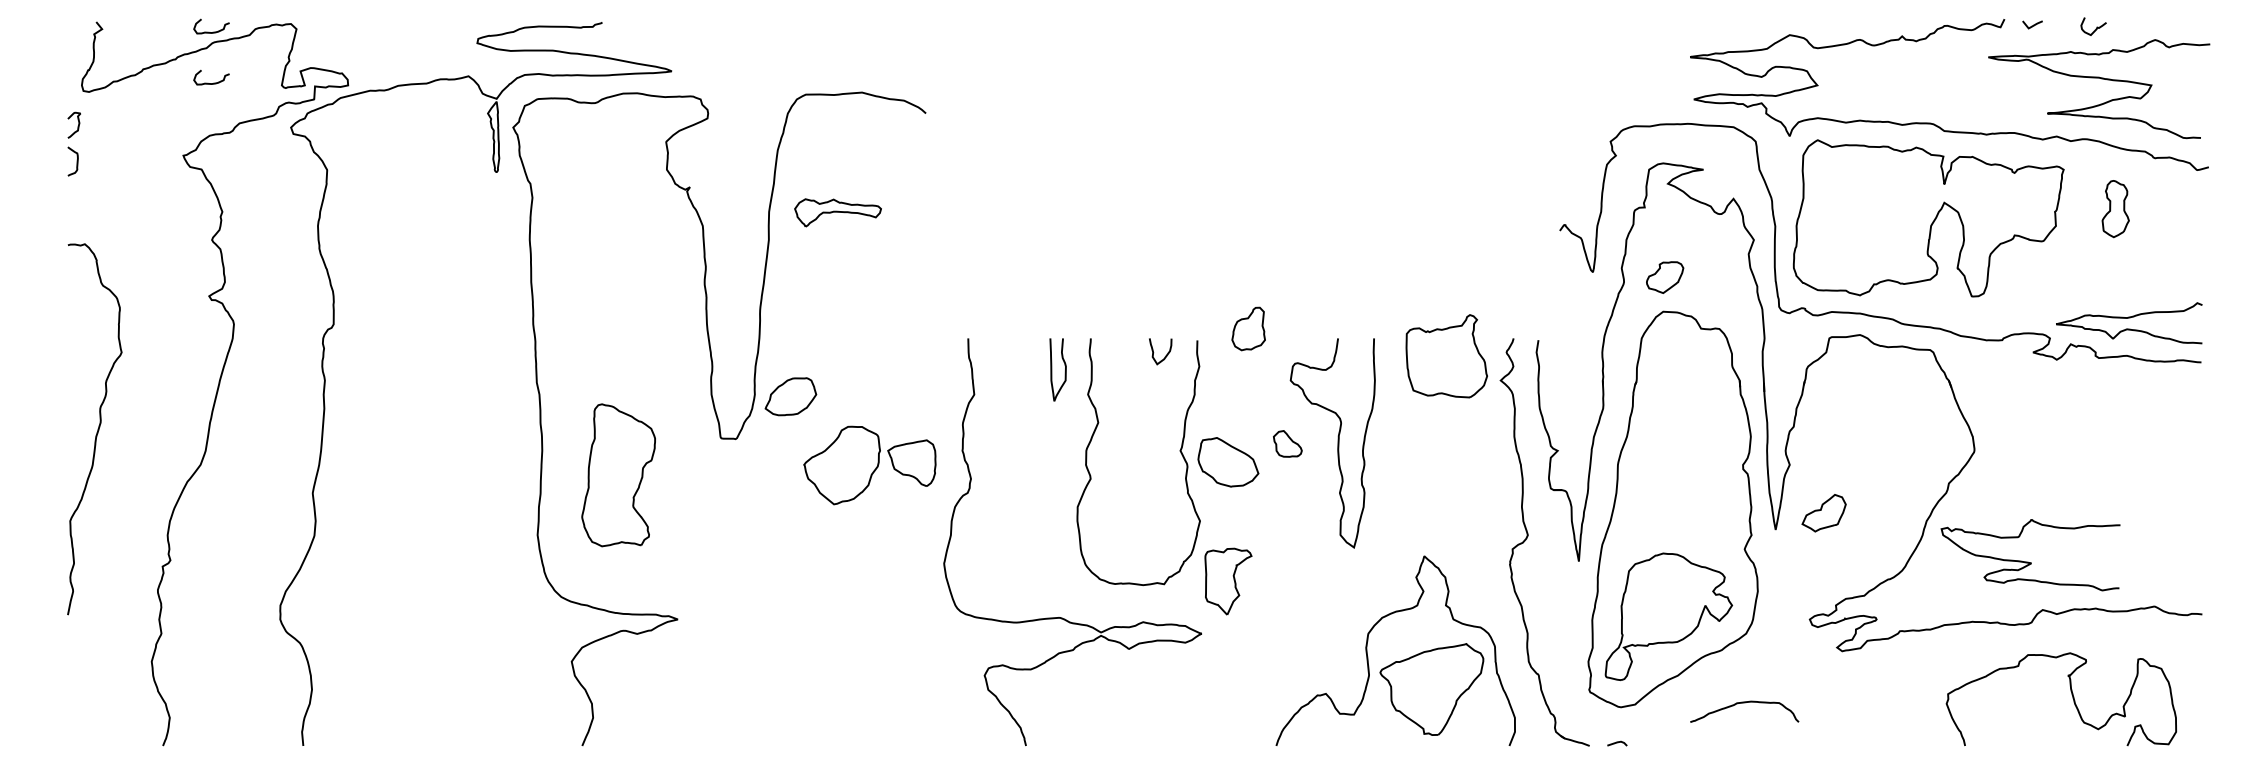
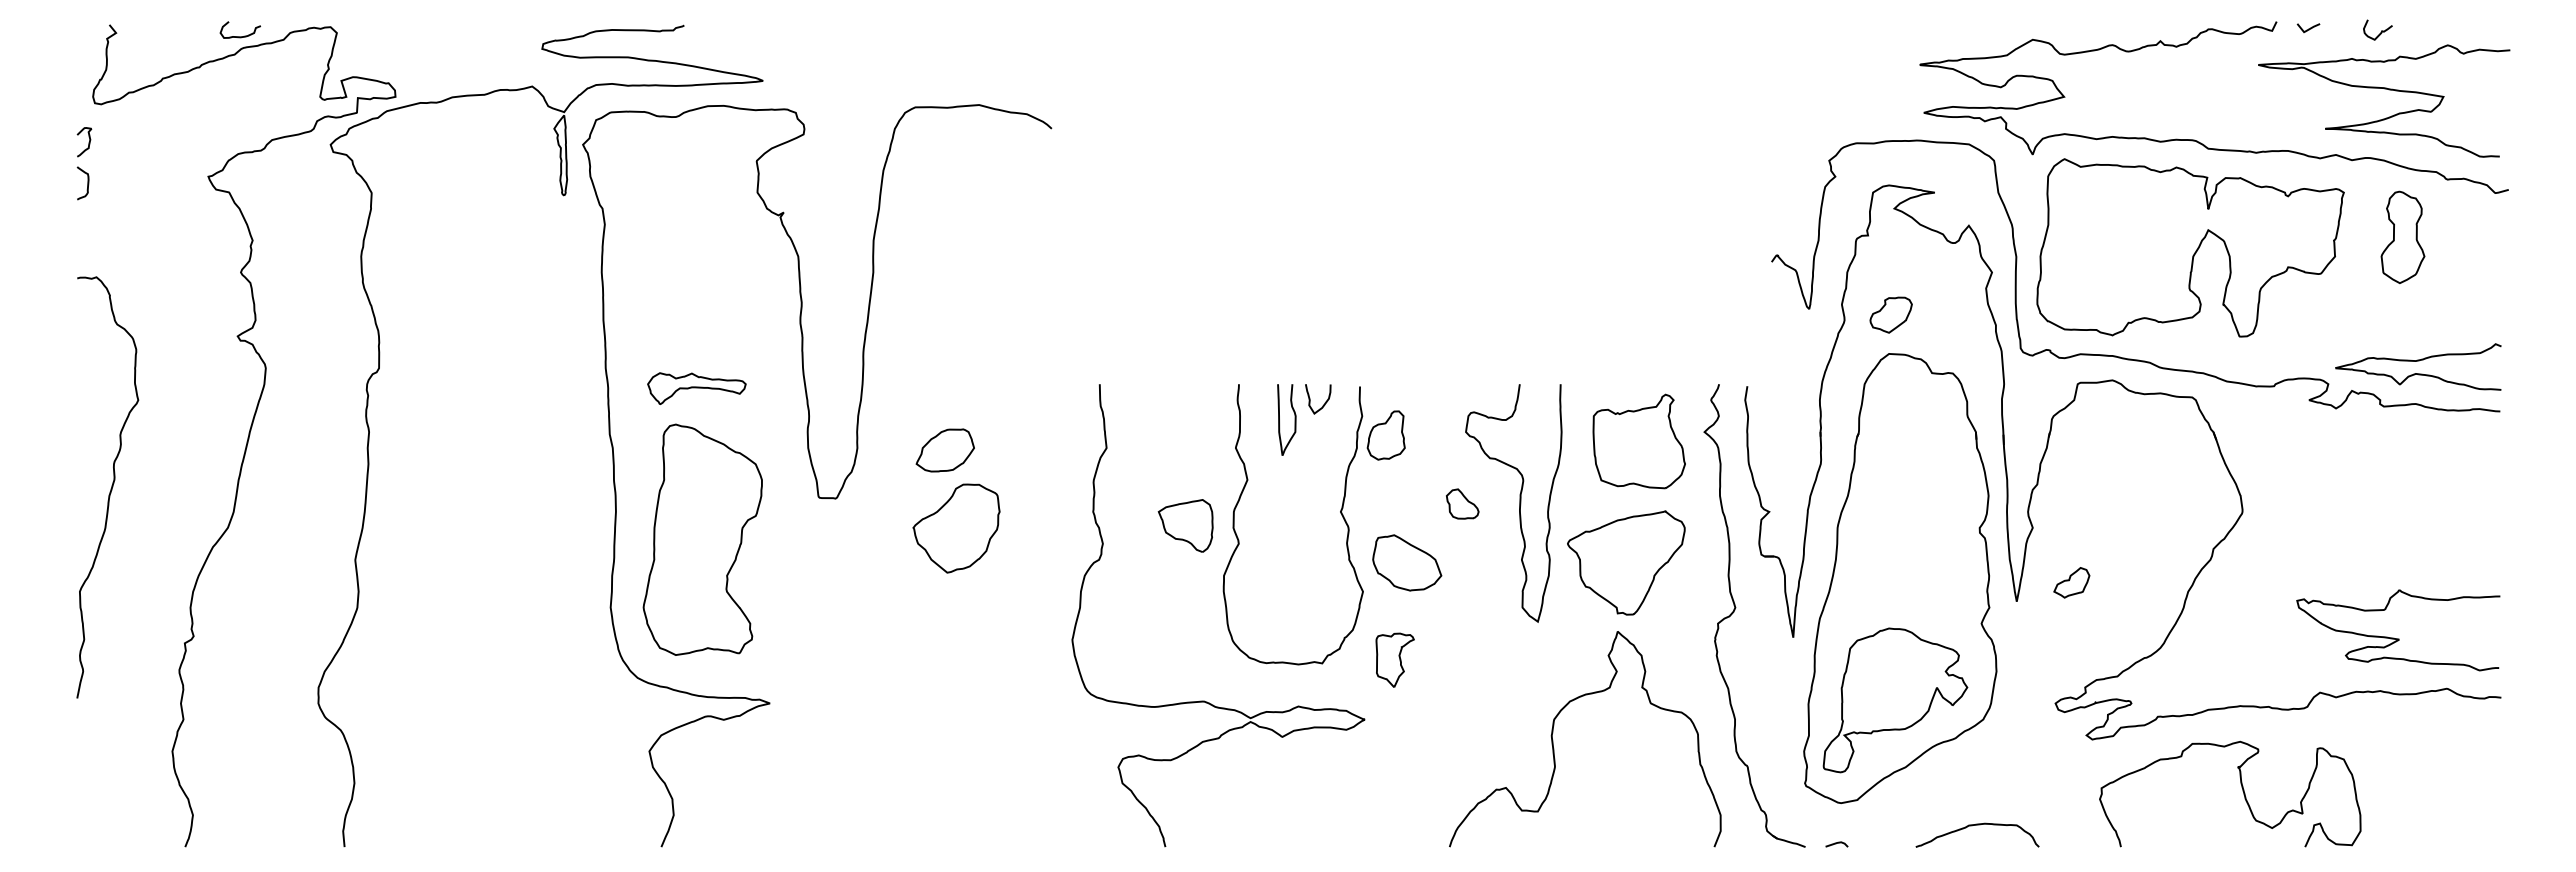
curve: (210, 83) -> (239, 94), removed
part: (2115, 208) -> (2402, 236), size x1.43
part: (837, 212) -> (696, 388), moved
part: (1248, 328) -> (1385, 435), moved
part: (1446, 356) -> (1638, 441), moved
curve: (1051, 369) -> (1279, 419), moved
part: (790, 396) -> (944, 450), moved
part: (1228, 461) -> (1407, 562), moved
part: (911, 462) -> (1185, 525), moved
part: (618, 475) -> (702, 539), size x1.43
part: (1823, 512) -> (2071, 582), size x0.71
curve: (2030, 562) -> (2398, 638), moved
part: (1227, 580) -> (1394, 659), size x0.71
part: (1432, 689) -> (1626, 562), moved
curve: (2072, 697) -> (2242, 791), moved
curve: (1744, 703) -> (1977, 825), moved

